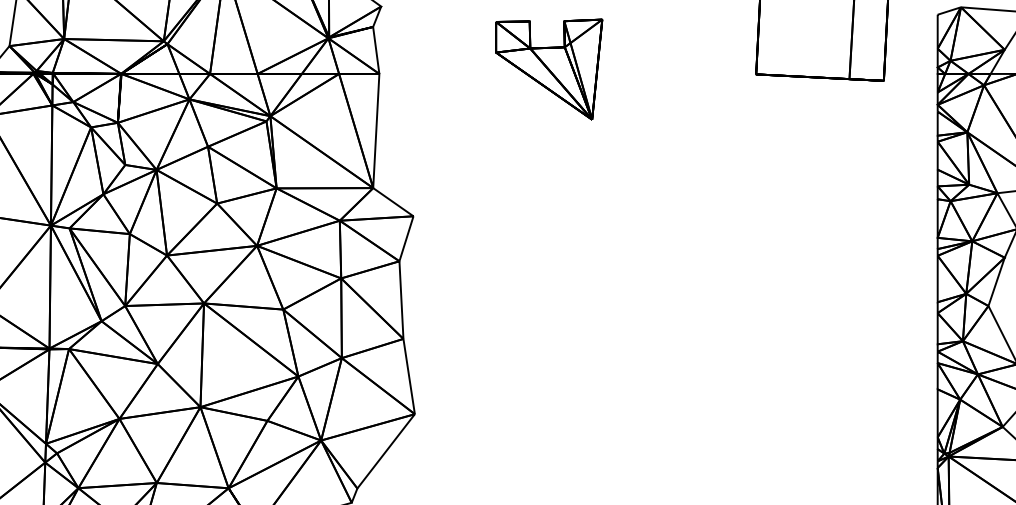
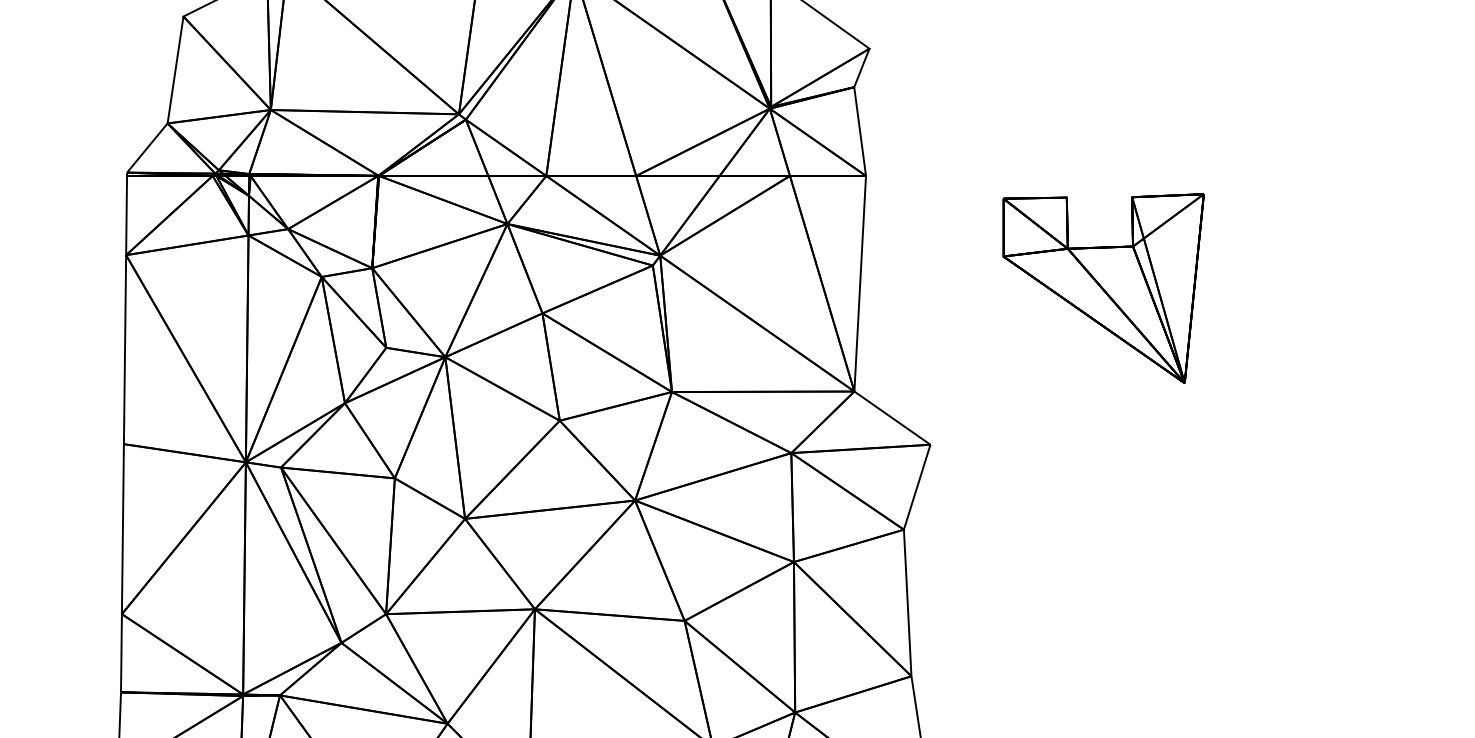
part: (549, 69) -> (1104, 288), moved

